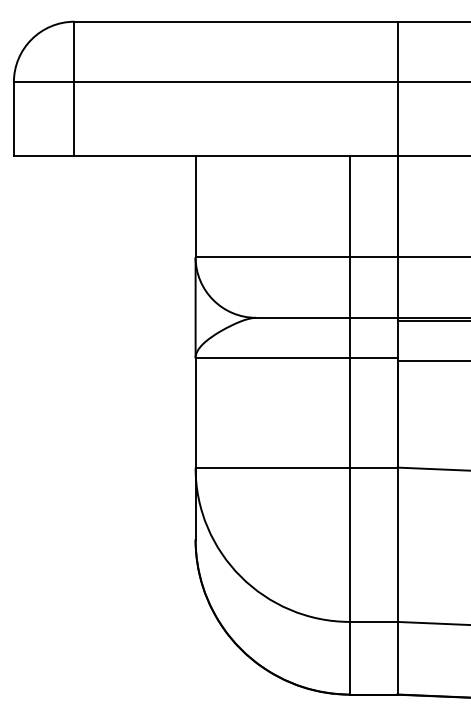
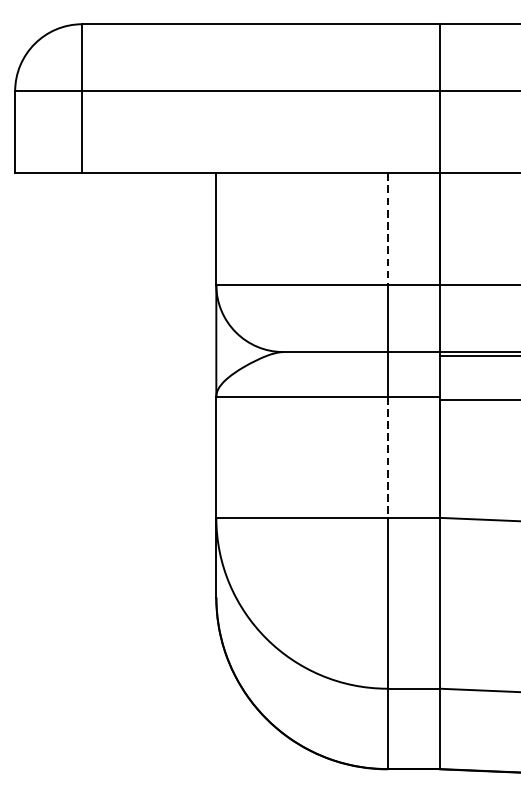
line: (350, 207) -> (387, 229), solid -> dashed
line: (350, 413) -> (387, 457), solid -> dashed

